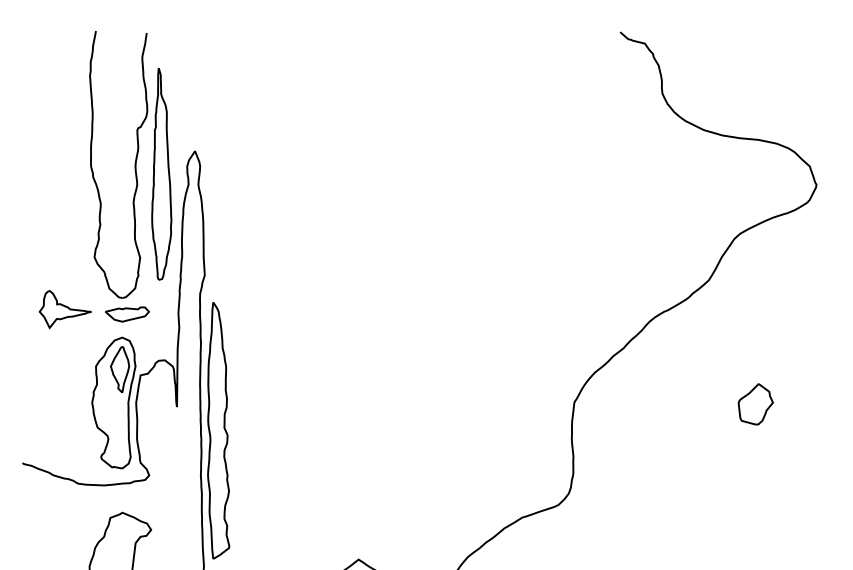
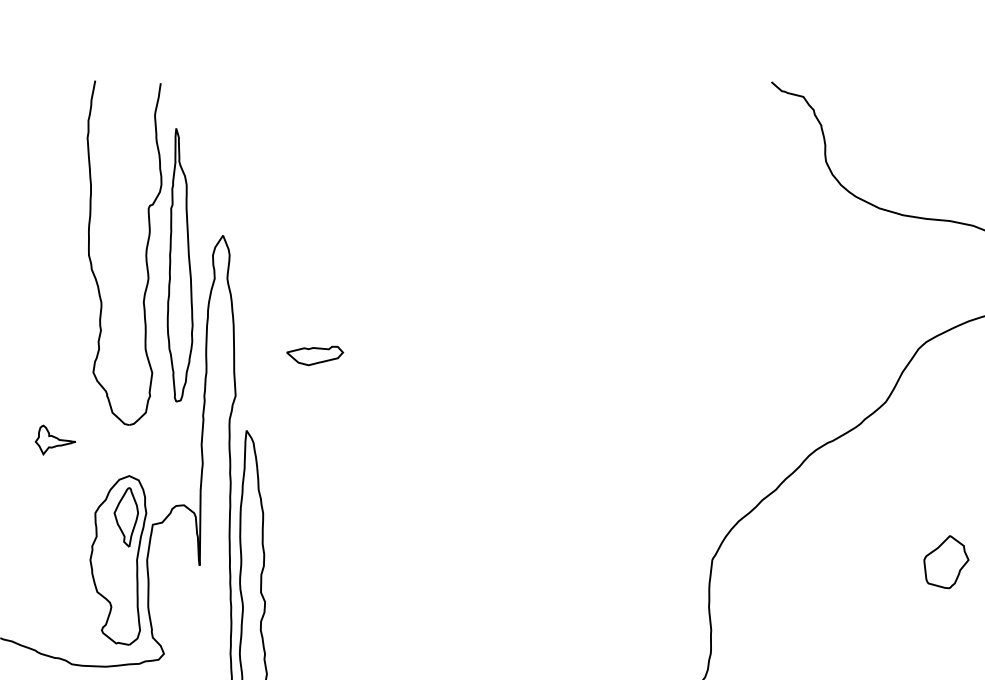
part: (64, 309) -> (54, 439), size x0.6
part: (127, 314) -> (315, 355), moved

